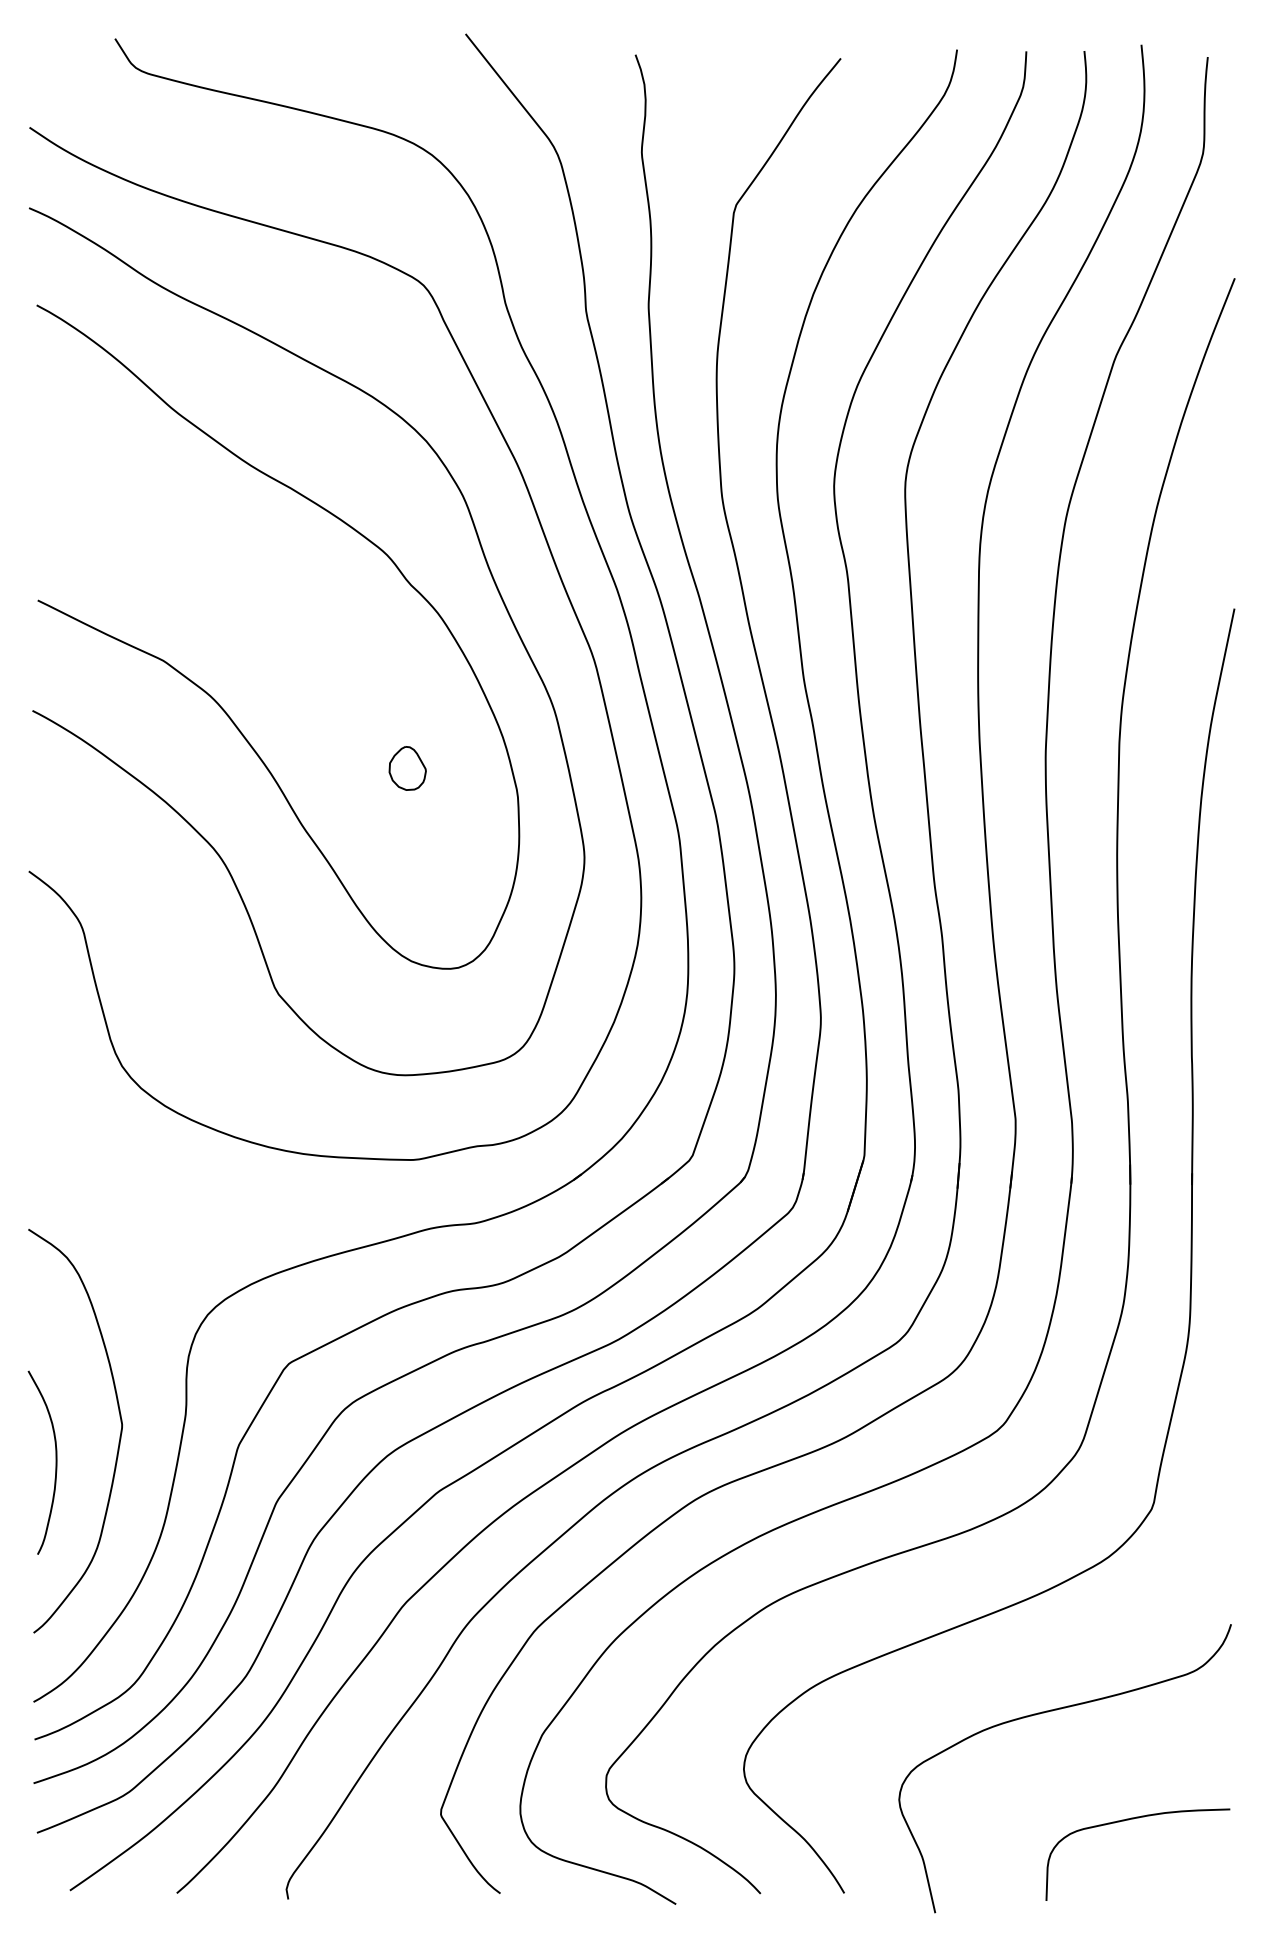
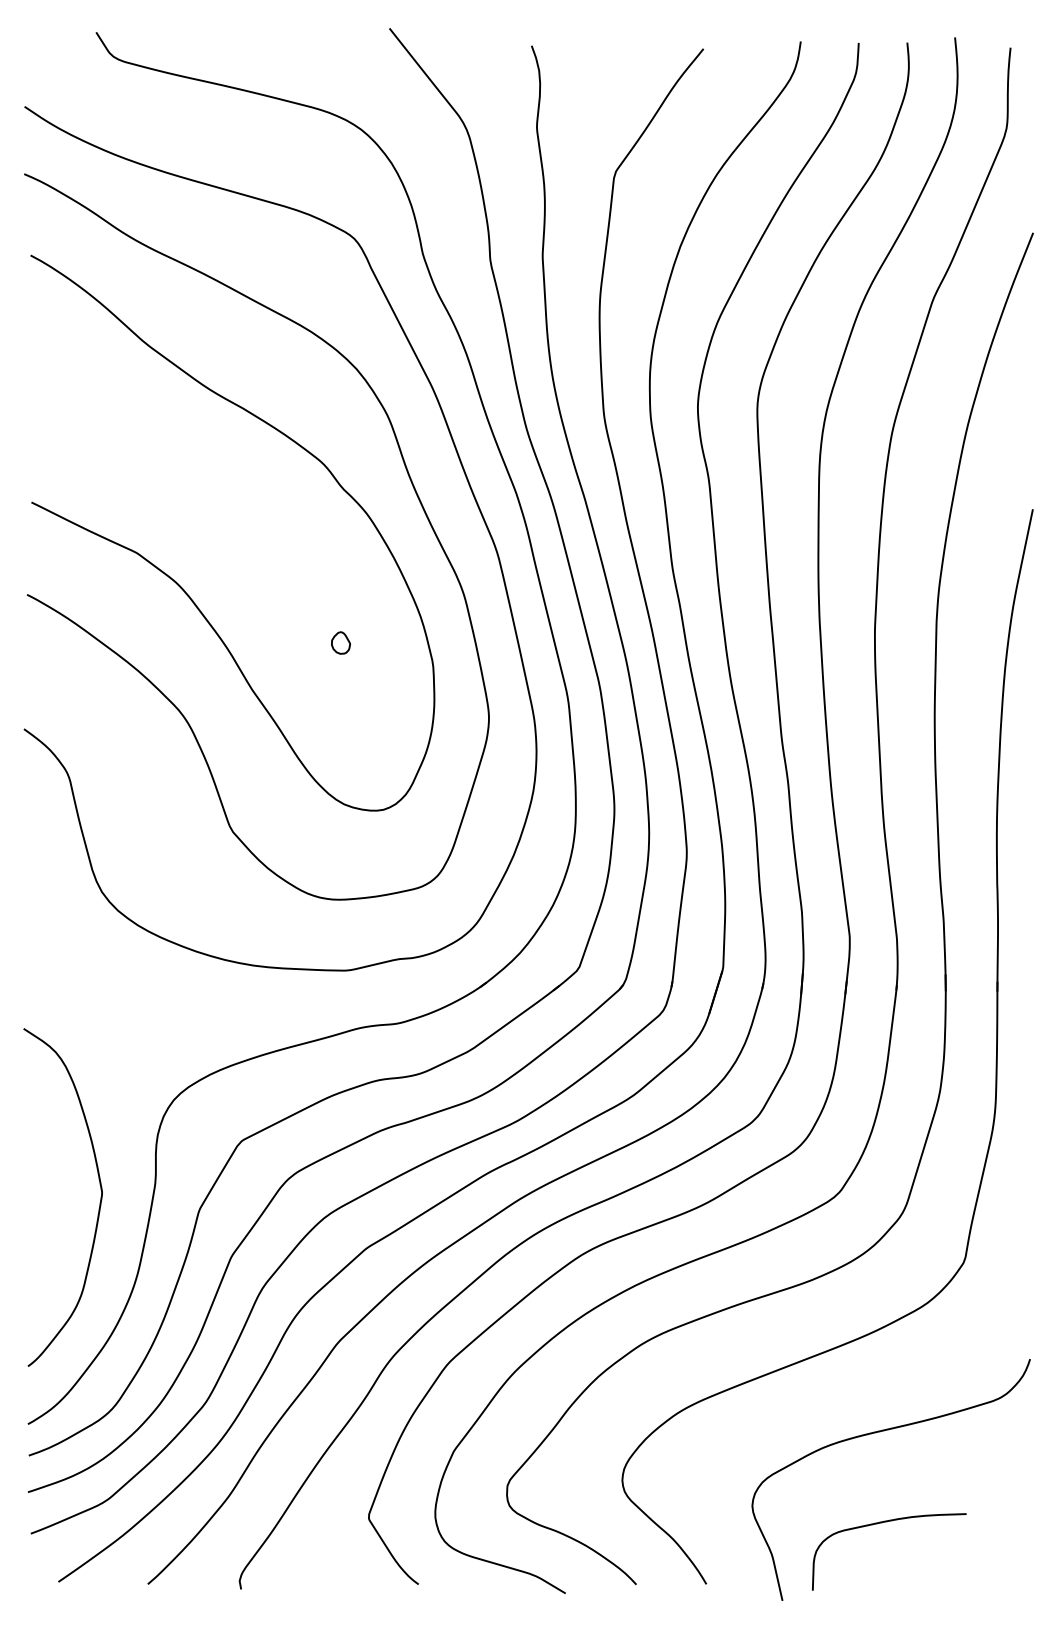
part: (407, 768) -> (340, 643), size x0.6
curve: (55, 1462) -> (46, 1223), removed
curve: (1128, 1820) -> (881, 1523), moved

